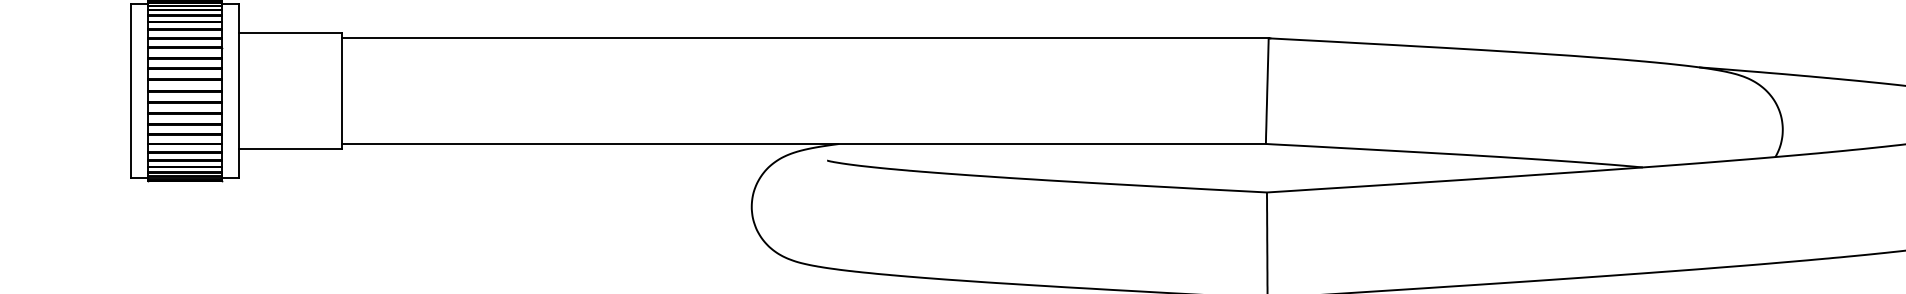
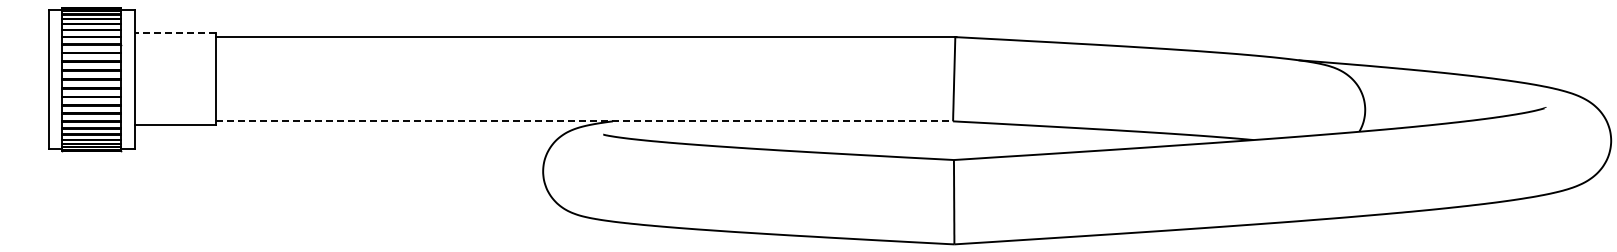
line: (290, 33) -> (175, 33), solid -> dashed
line: (804, 144) -> (585, 121), solid -> dashed

